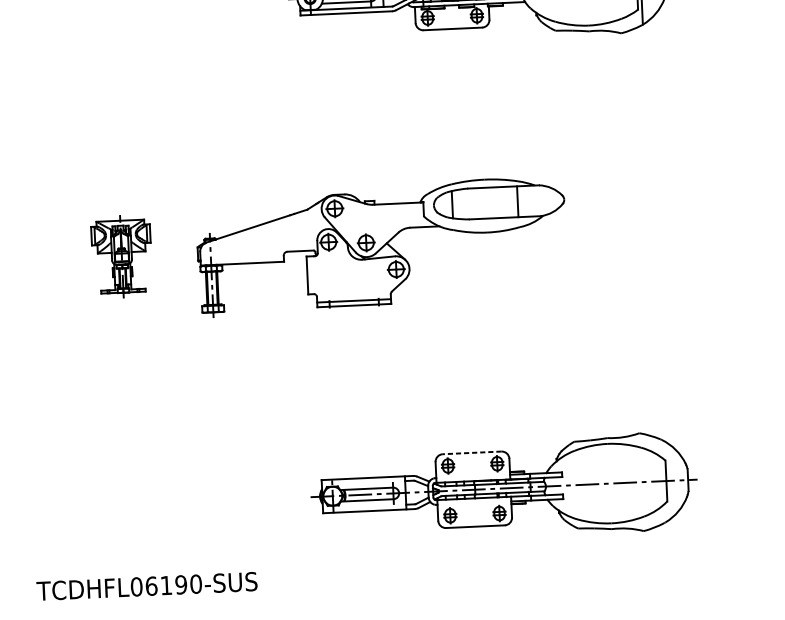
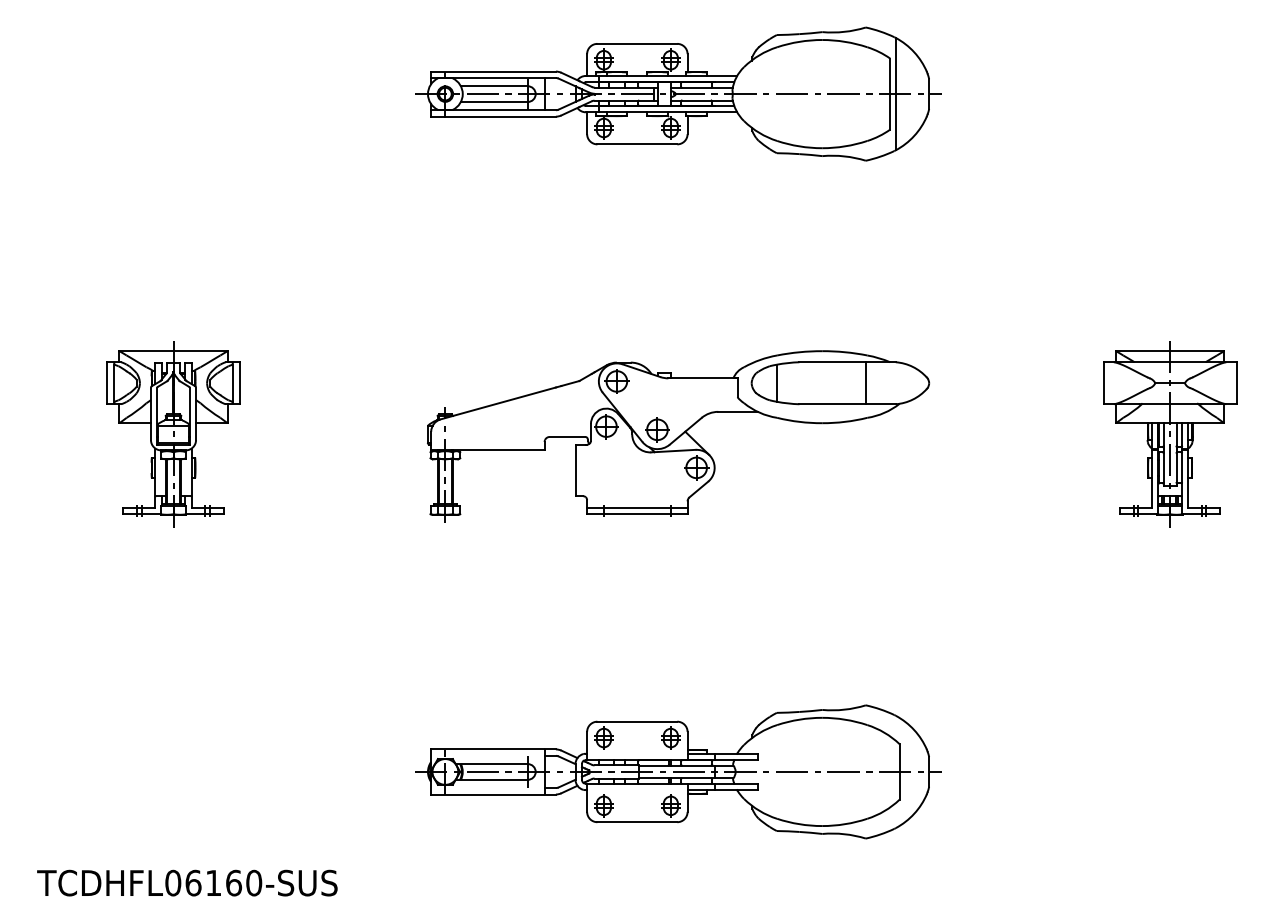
part: (381, 247) -> (678, 436), moved
part: (121, 257) -> (173, 434), size x1.67
line: (472, 452) -> (637, 721), dashed -> solid
text: (181, 584) -> (234, 882), TCDHFL06190-SUS -> TCDHFL06160-SUS

